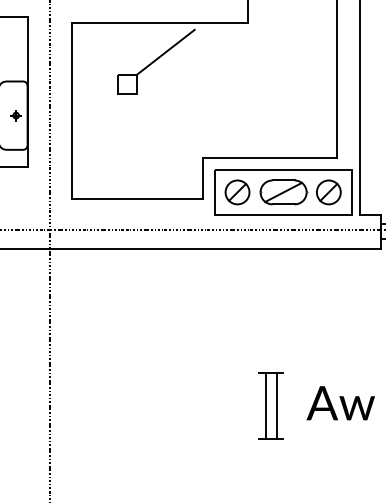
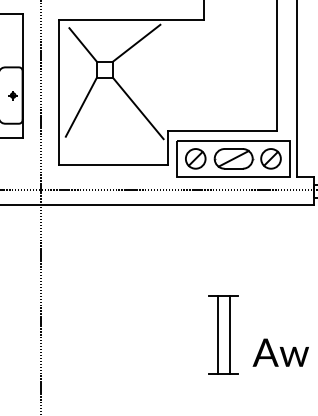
line: (100, 53) -> (82, 44), added
line: (97, 128) -> (80, 106), added
line: (168, 131) -> (138, 108), added
text: (340, 402) -> (280, 352), moved
part: (271, 405) -> (223, 334), size x1.43

